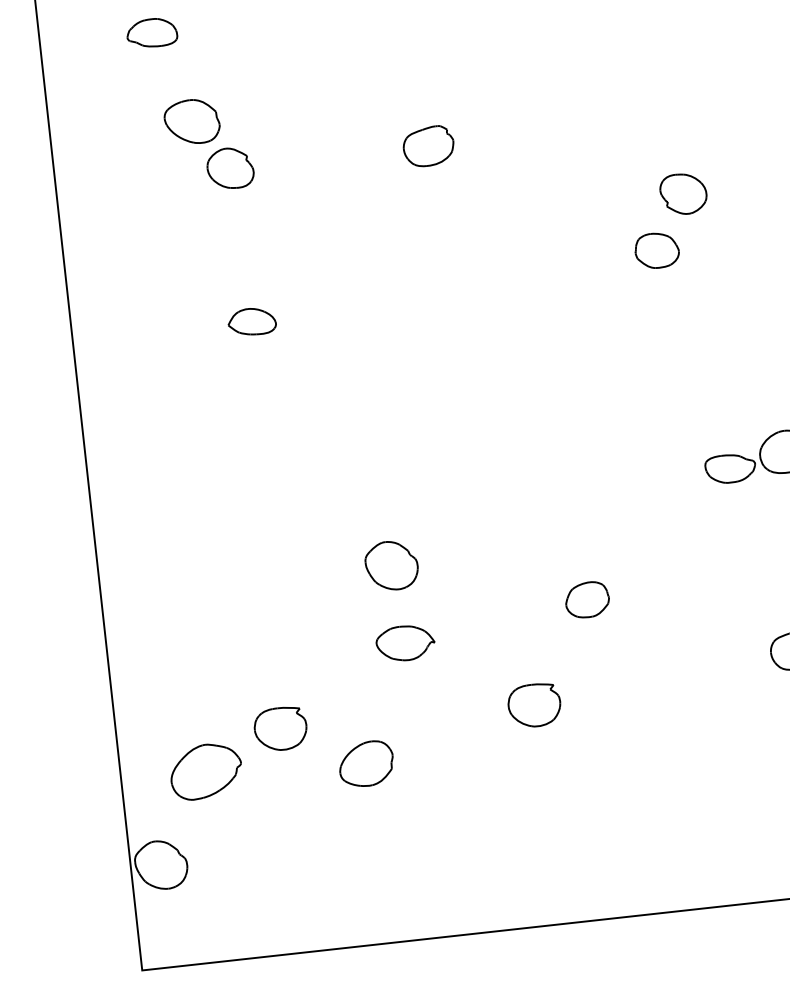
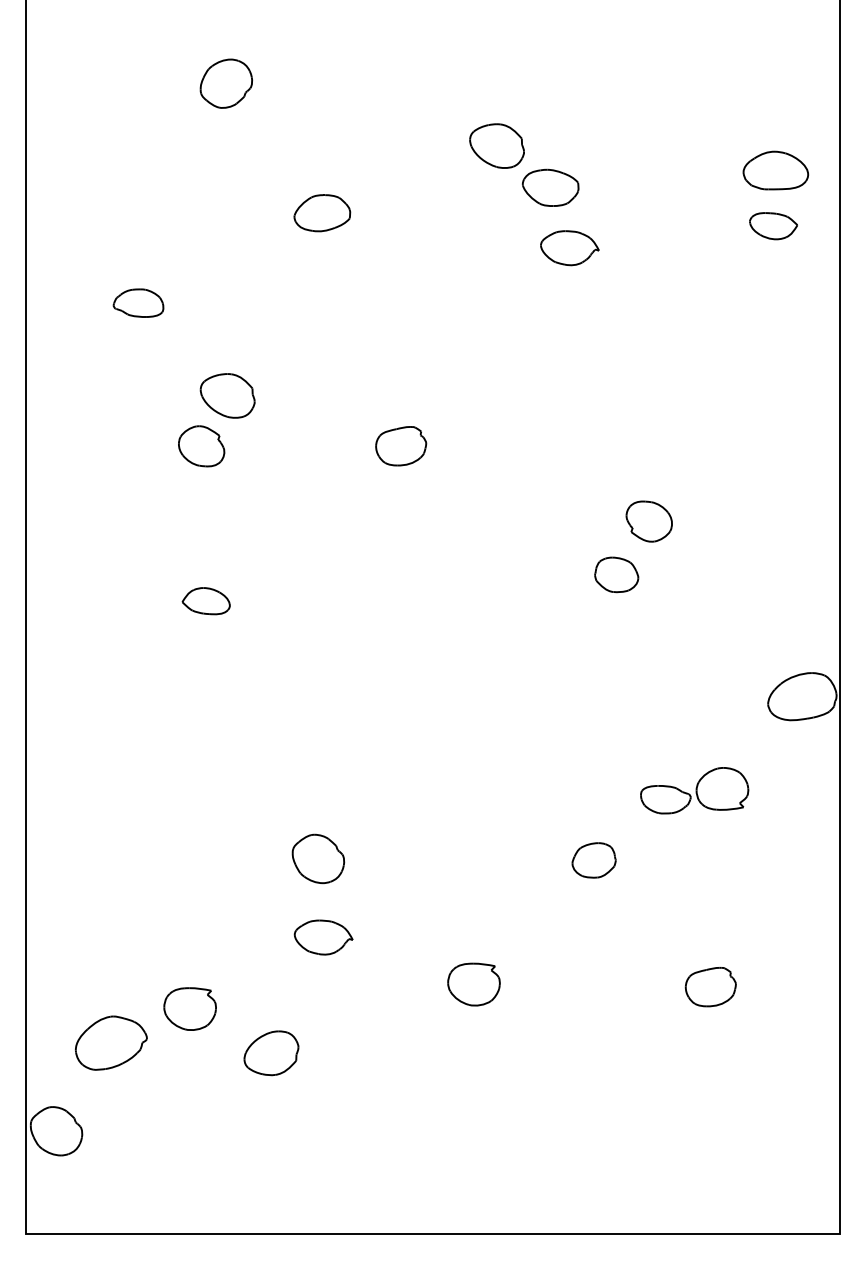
part: (191, 121) -> (227, 395), moved
part: (586, 600) -> (593, 860), moved
part: (534, 705) -> (473, 984), moved

